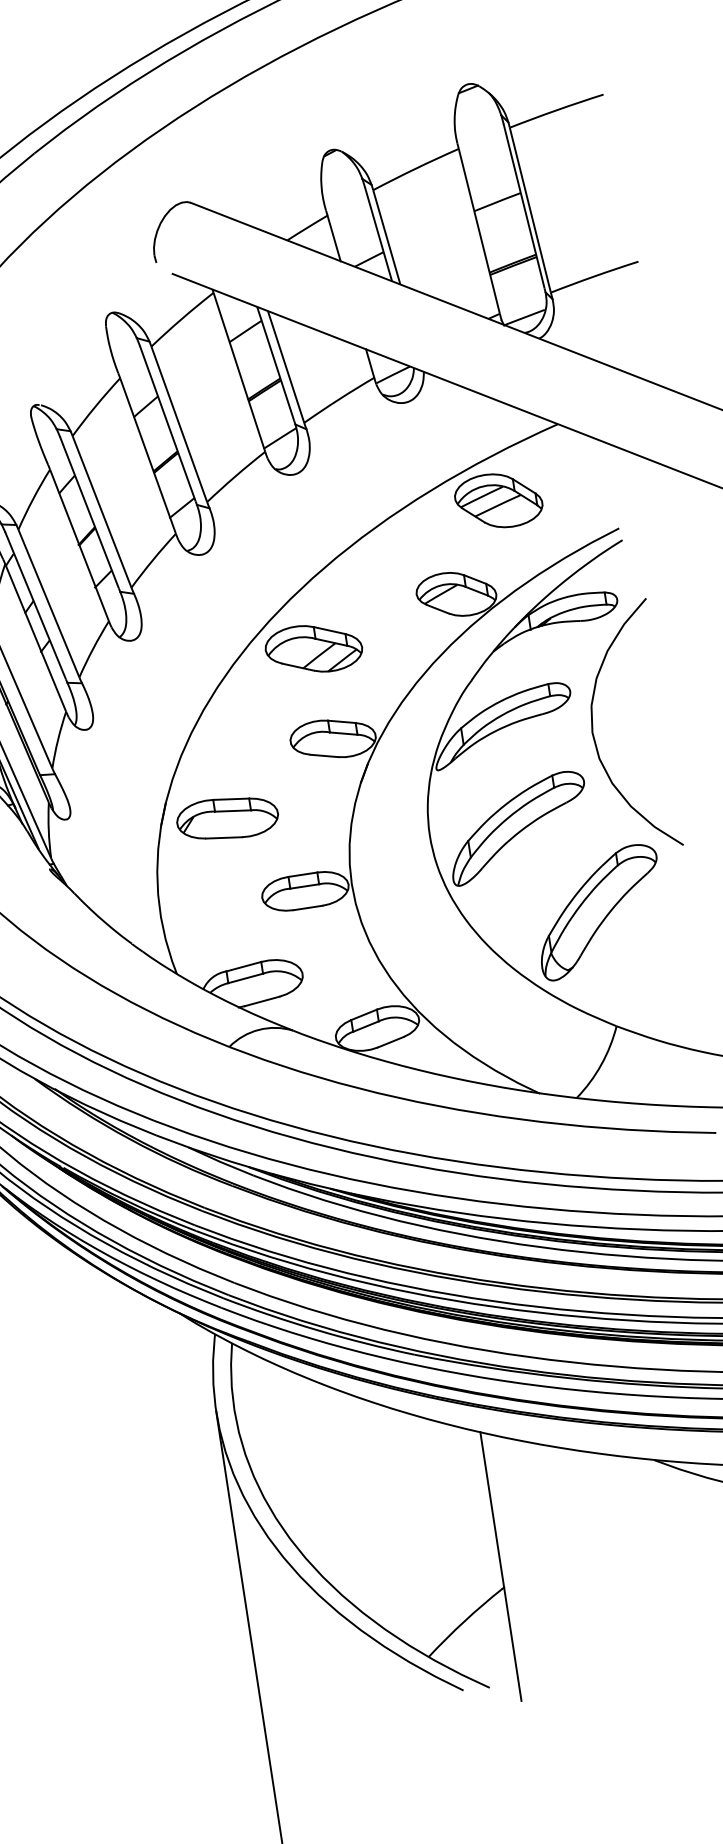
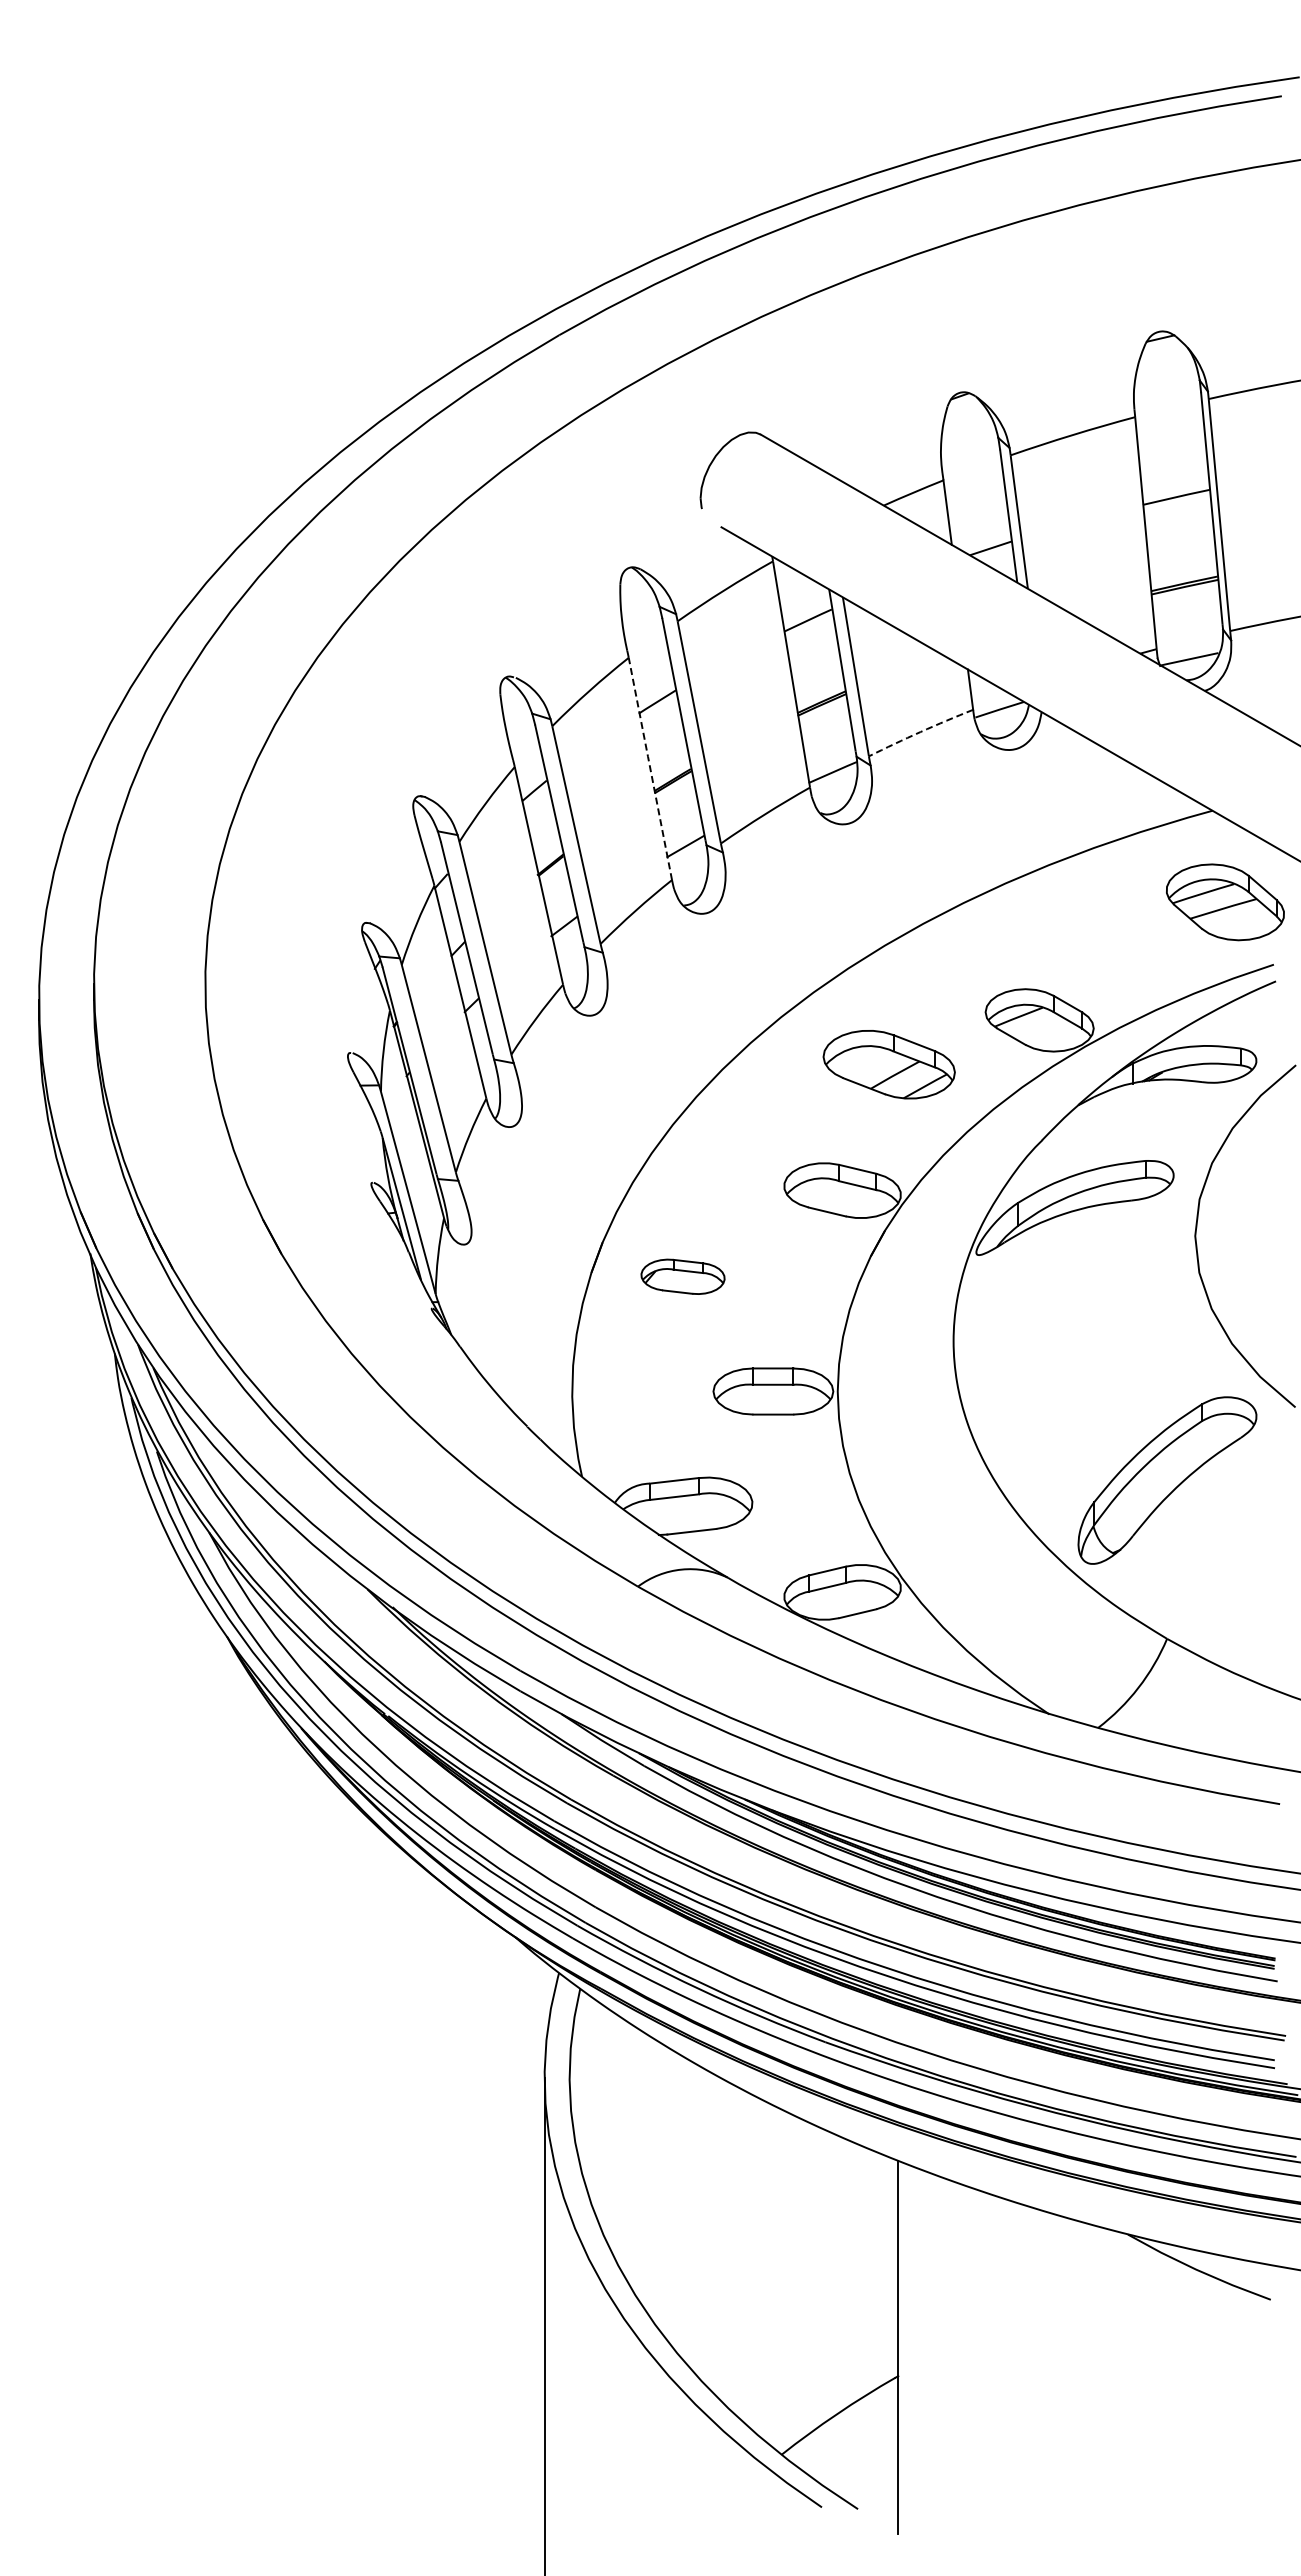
arc: (338, 399) -> (920, 732), solid -> dashed
line: (148, 455) -> (650, 768), solid -> dashed
part: (498, 500) -> (1225, 902), moved
part: (313, 648) -> (888, 1064), moved
part: (227, 818) -> (682, 1276), size x0.6
part: (517, 827) -> (1074, 1349), removed

